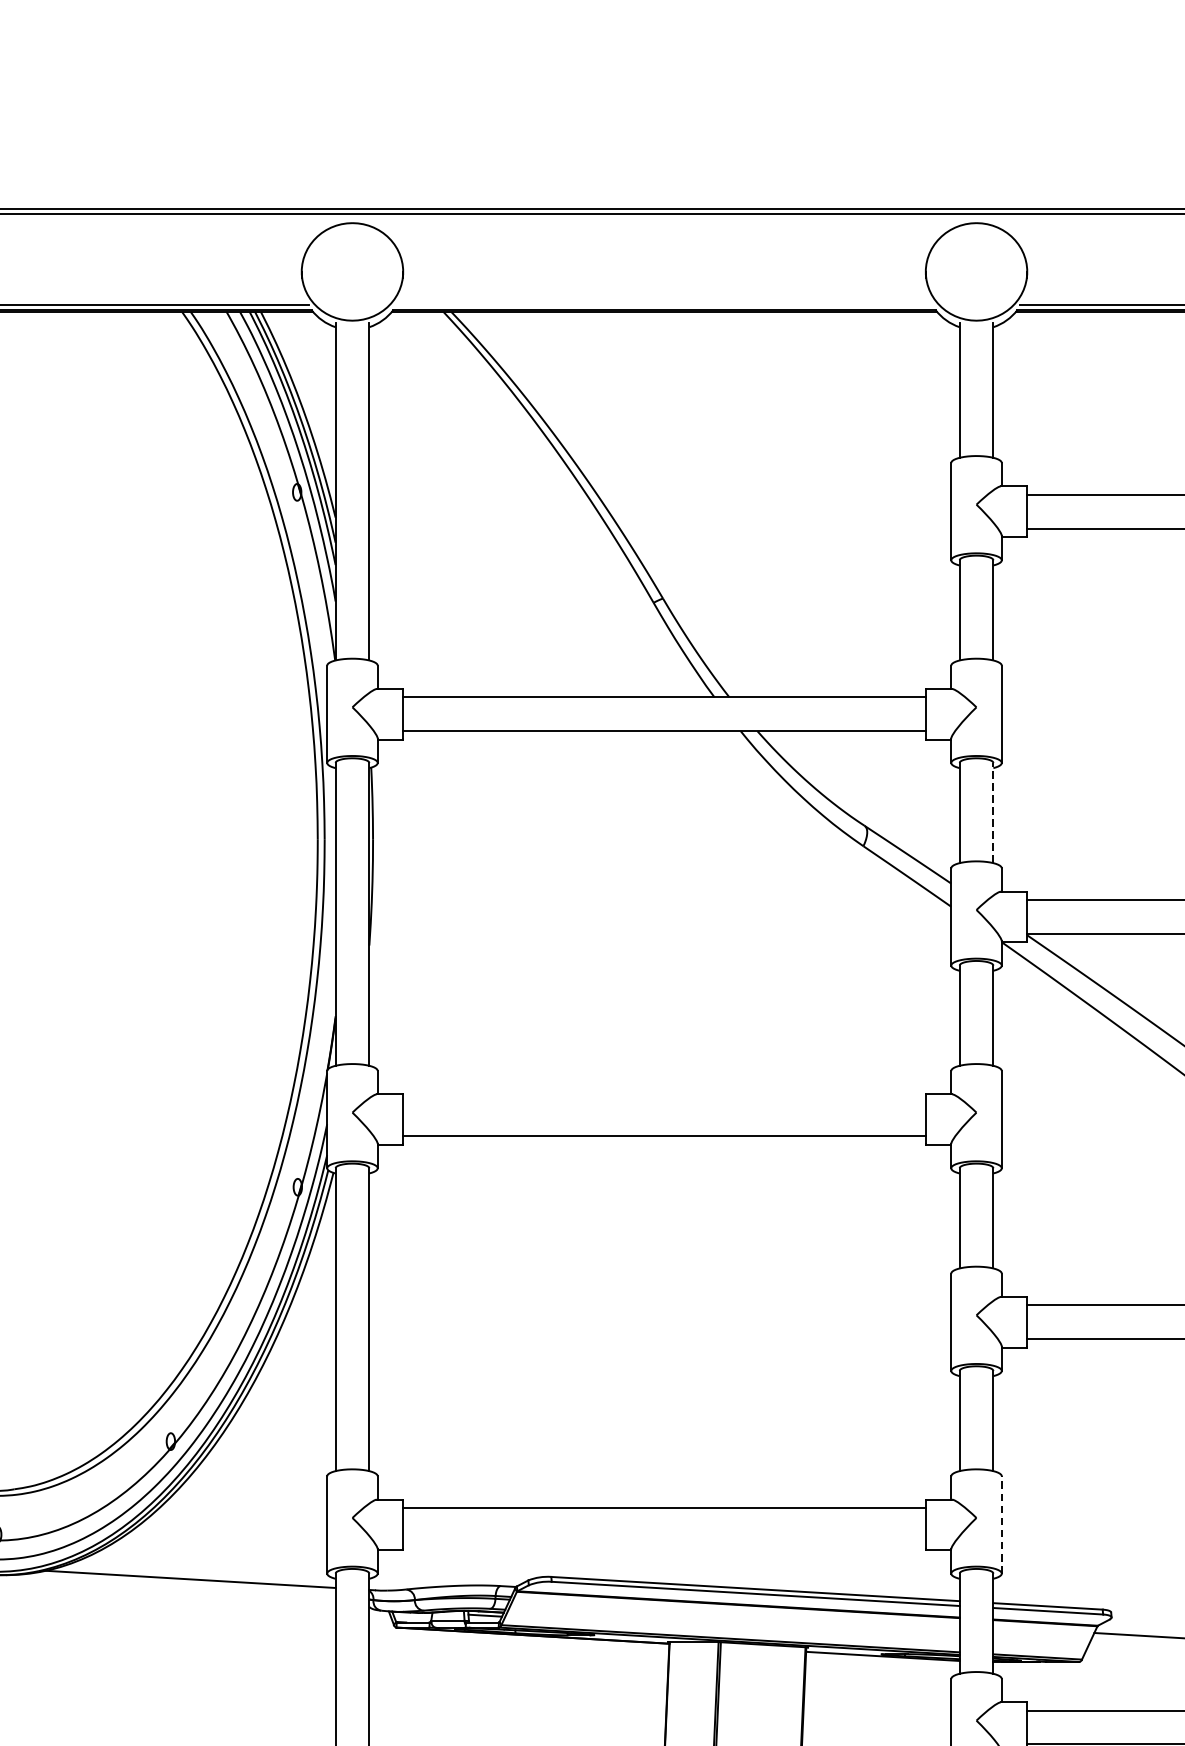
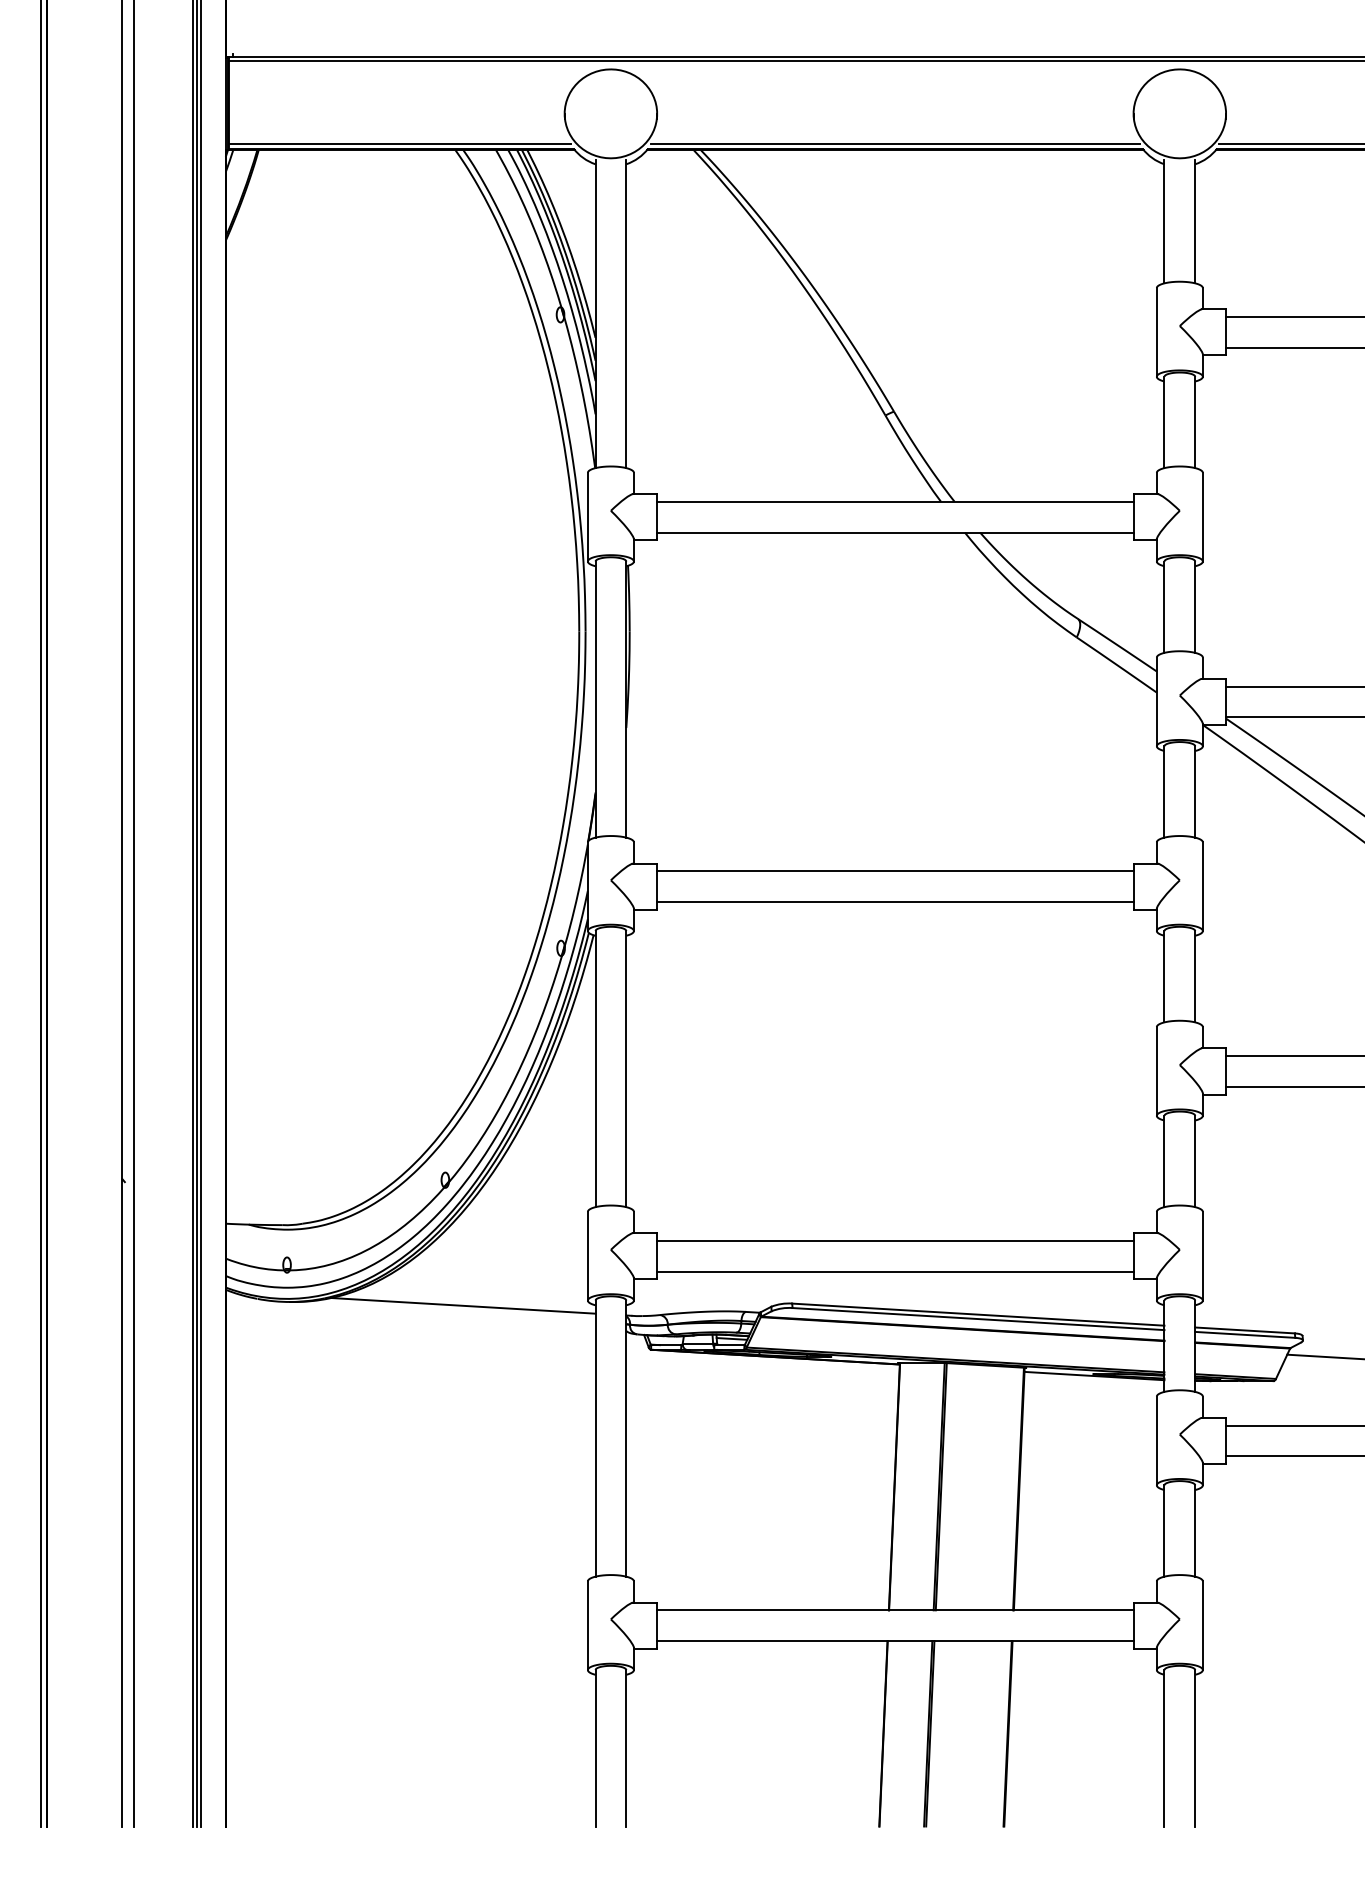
line: (664, 305) -> (895, 144), added
line: (993, 813) -> (1195, 607), dashed -> solid
line: (664, 1102) -> (895, 871), added
line: (1001, 1524) -> (1202, 1255), dashed -> solid
line: (664, 1541) -> (895, 1271), added

